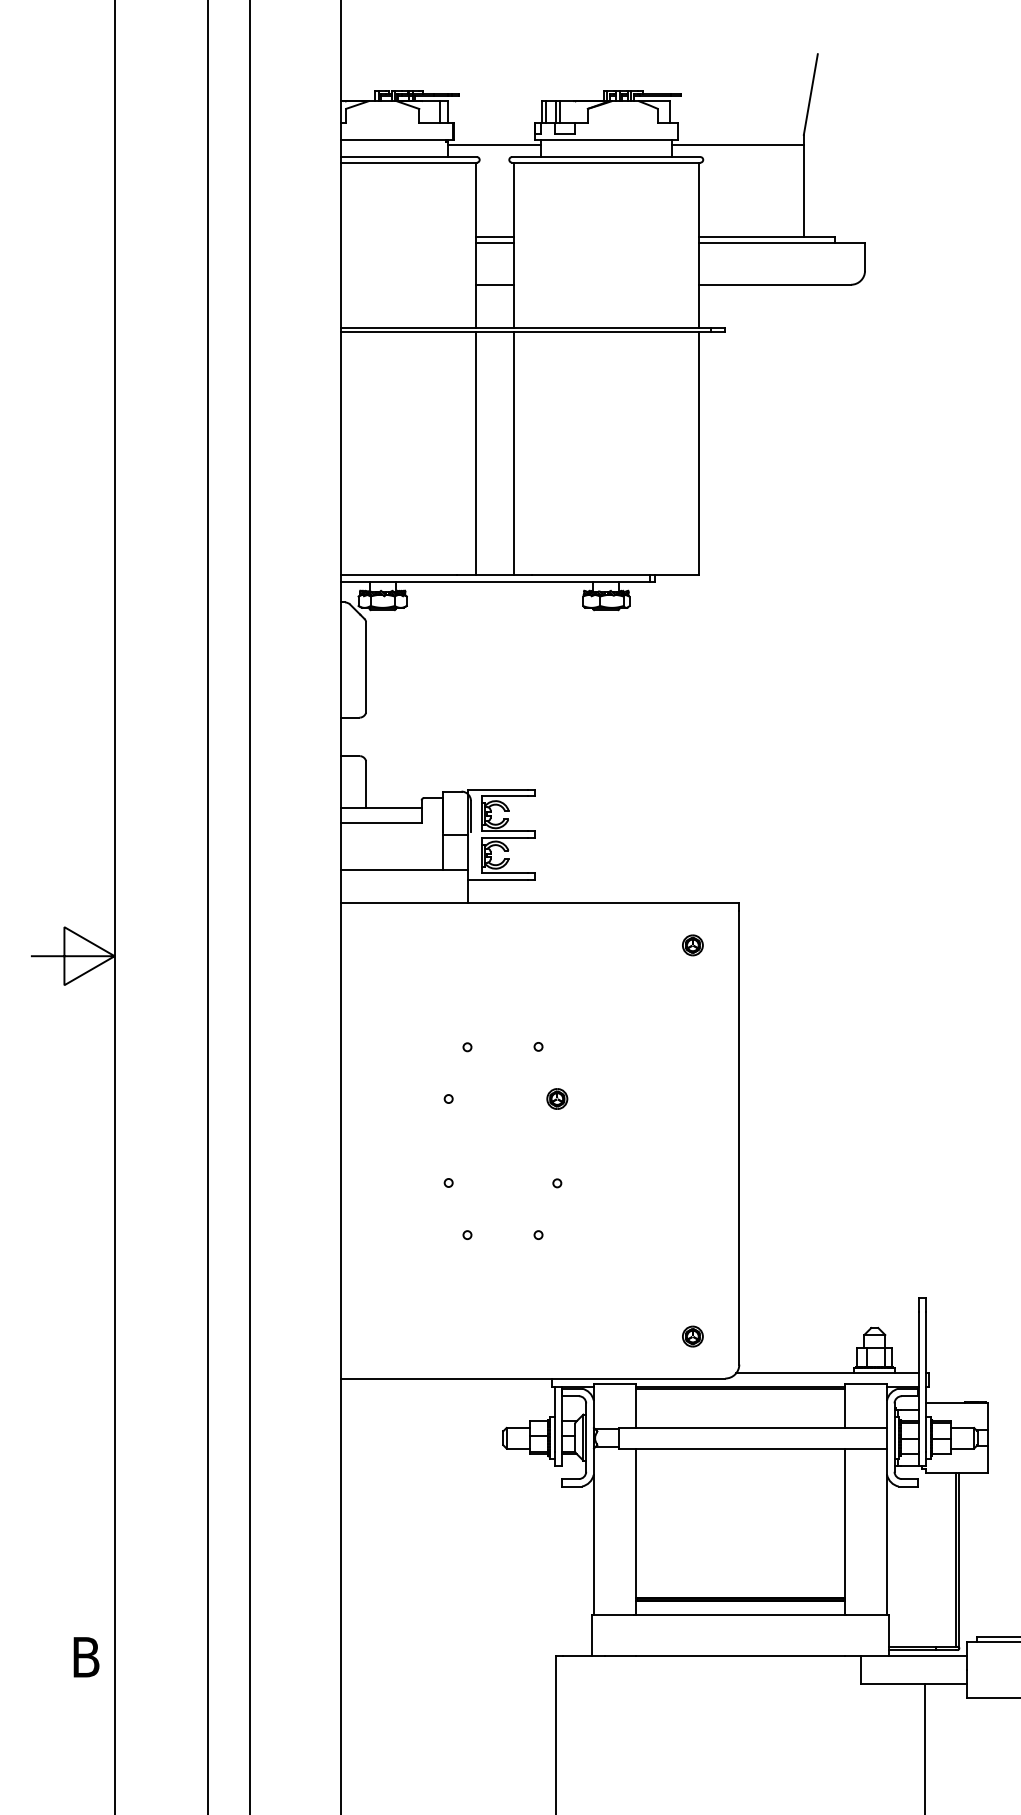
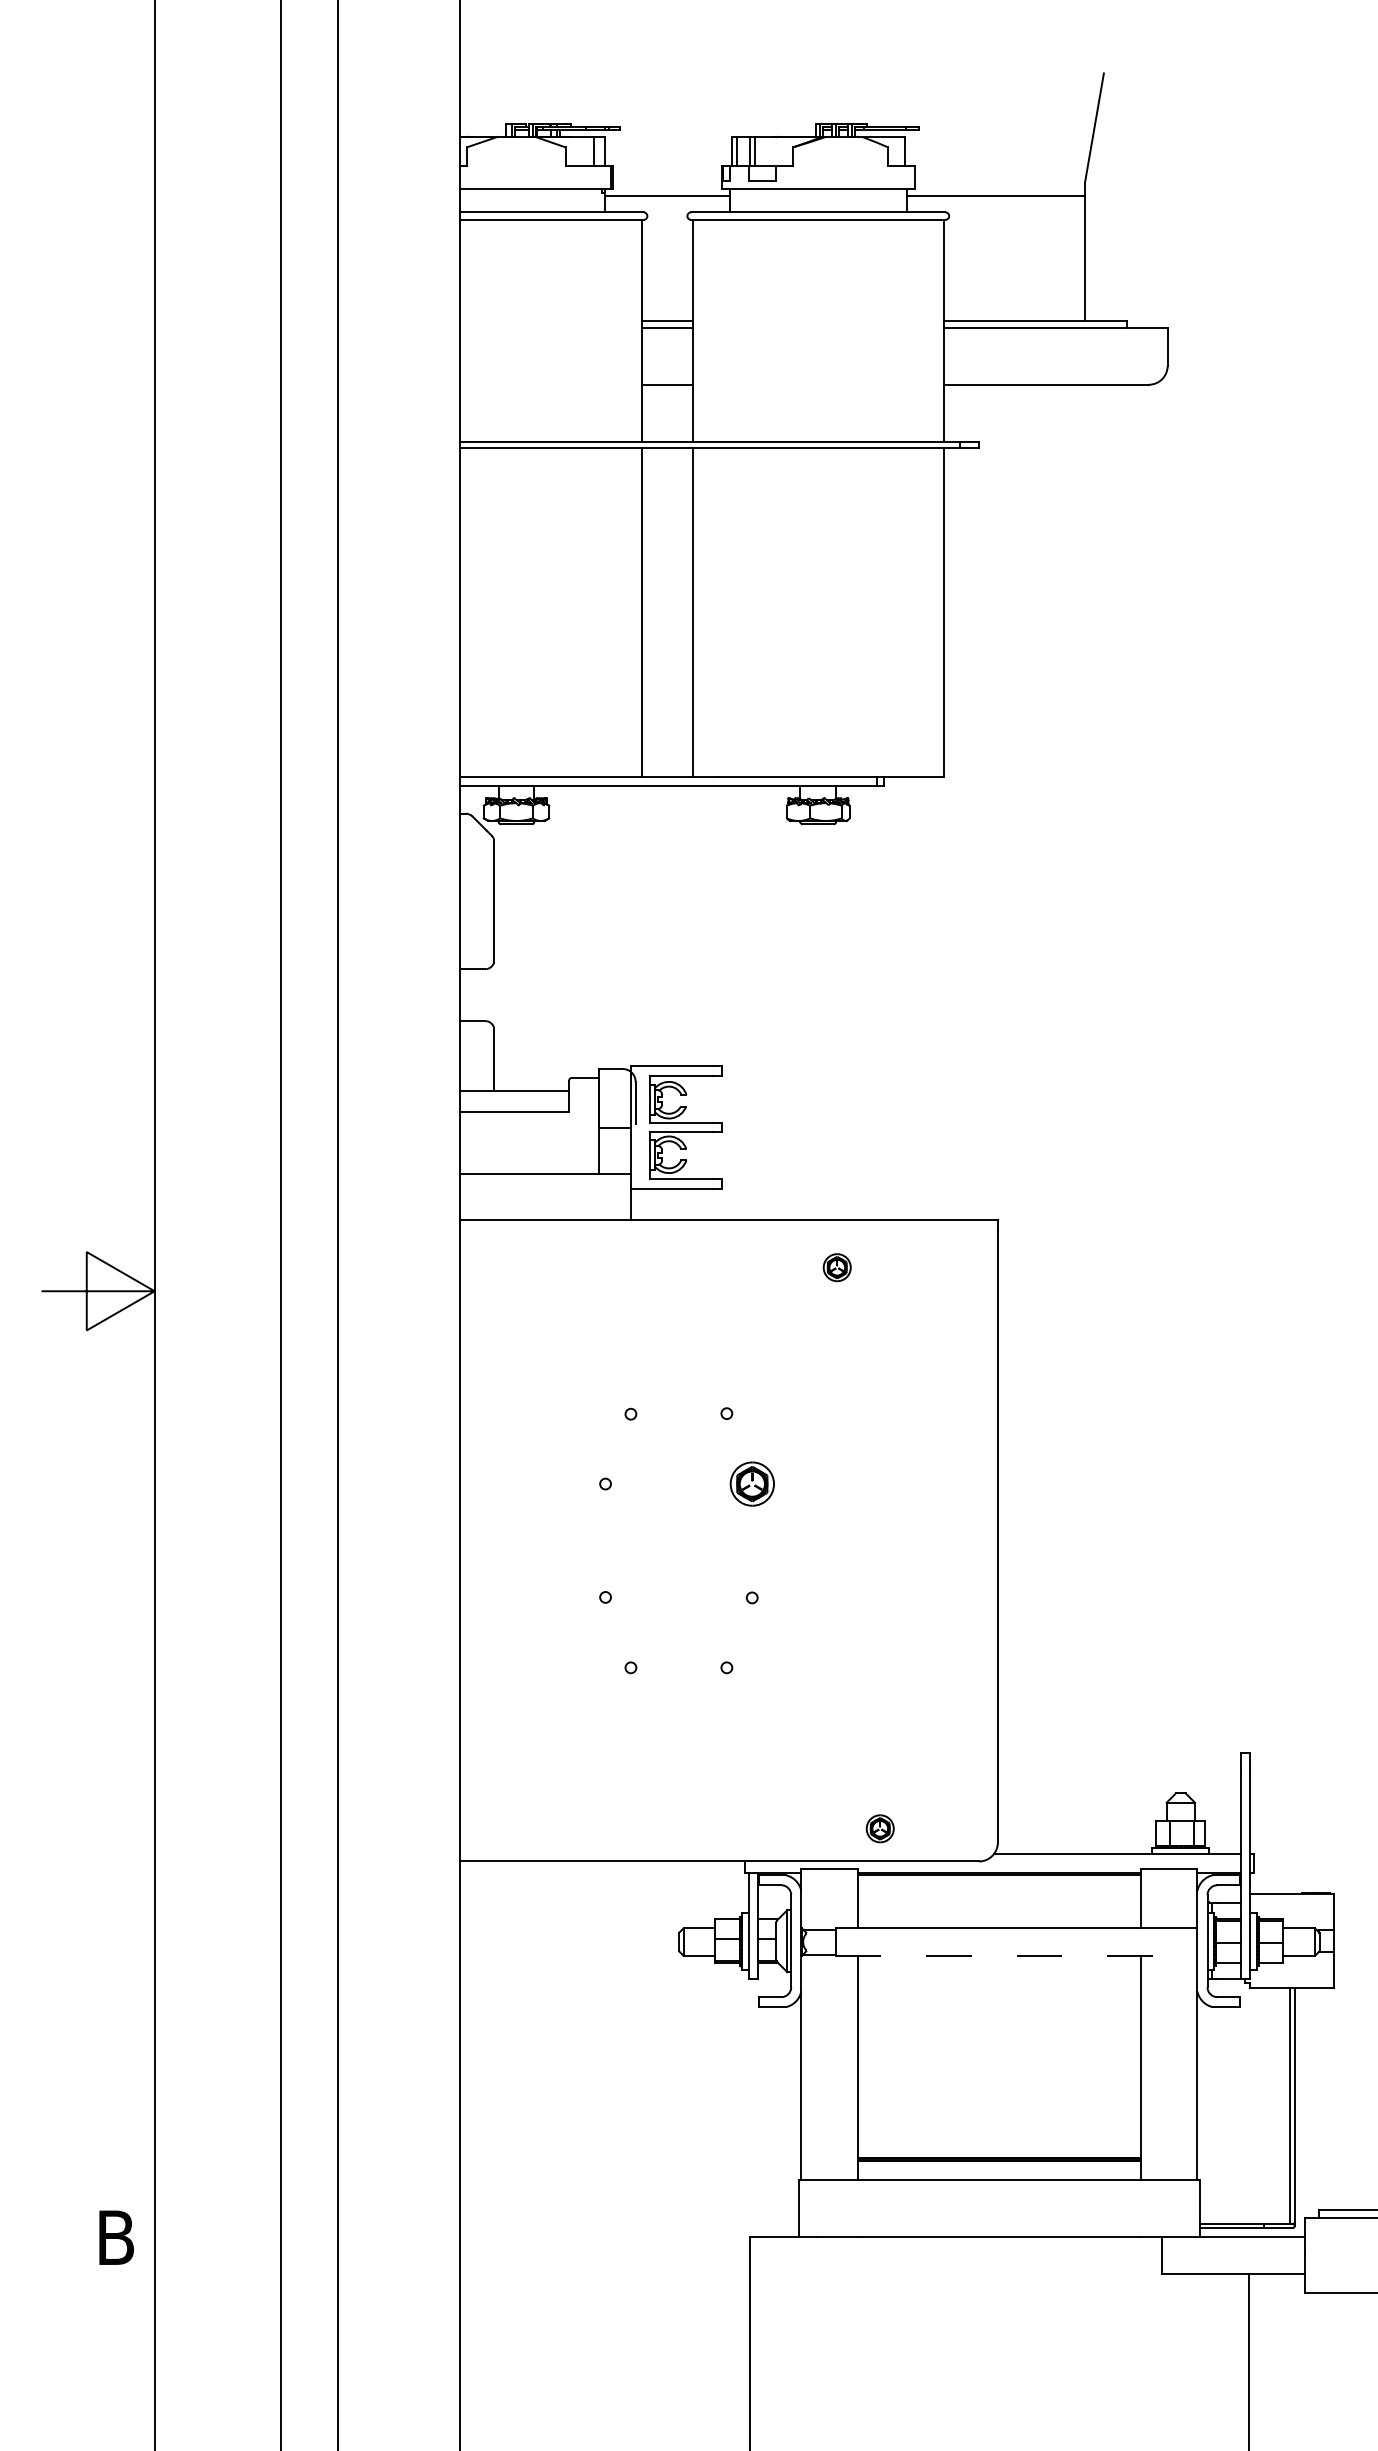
part: (692, 945) -> (836, 1267), moved
part: (556, 1098) -> (751, 1483), size x1.6
part: (692, 1336) -> (879, 1828), moved
line: (753, 1448) -> (1016, 1955), solid -> dashed

